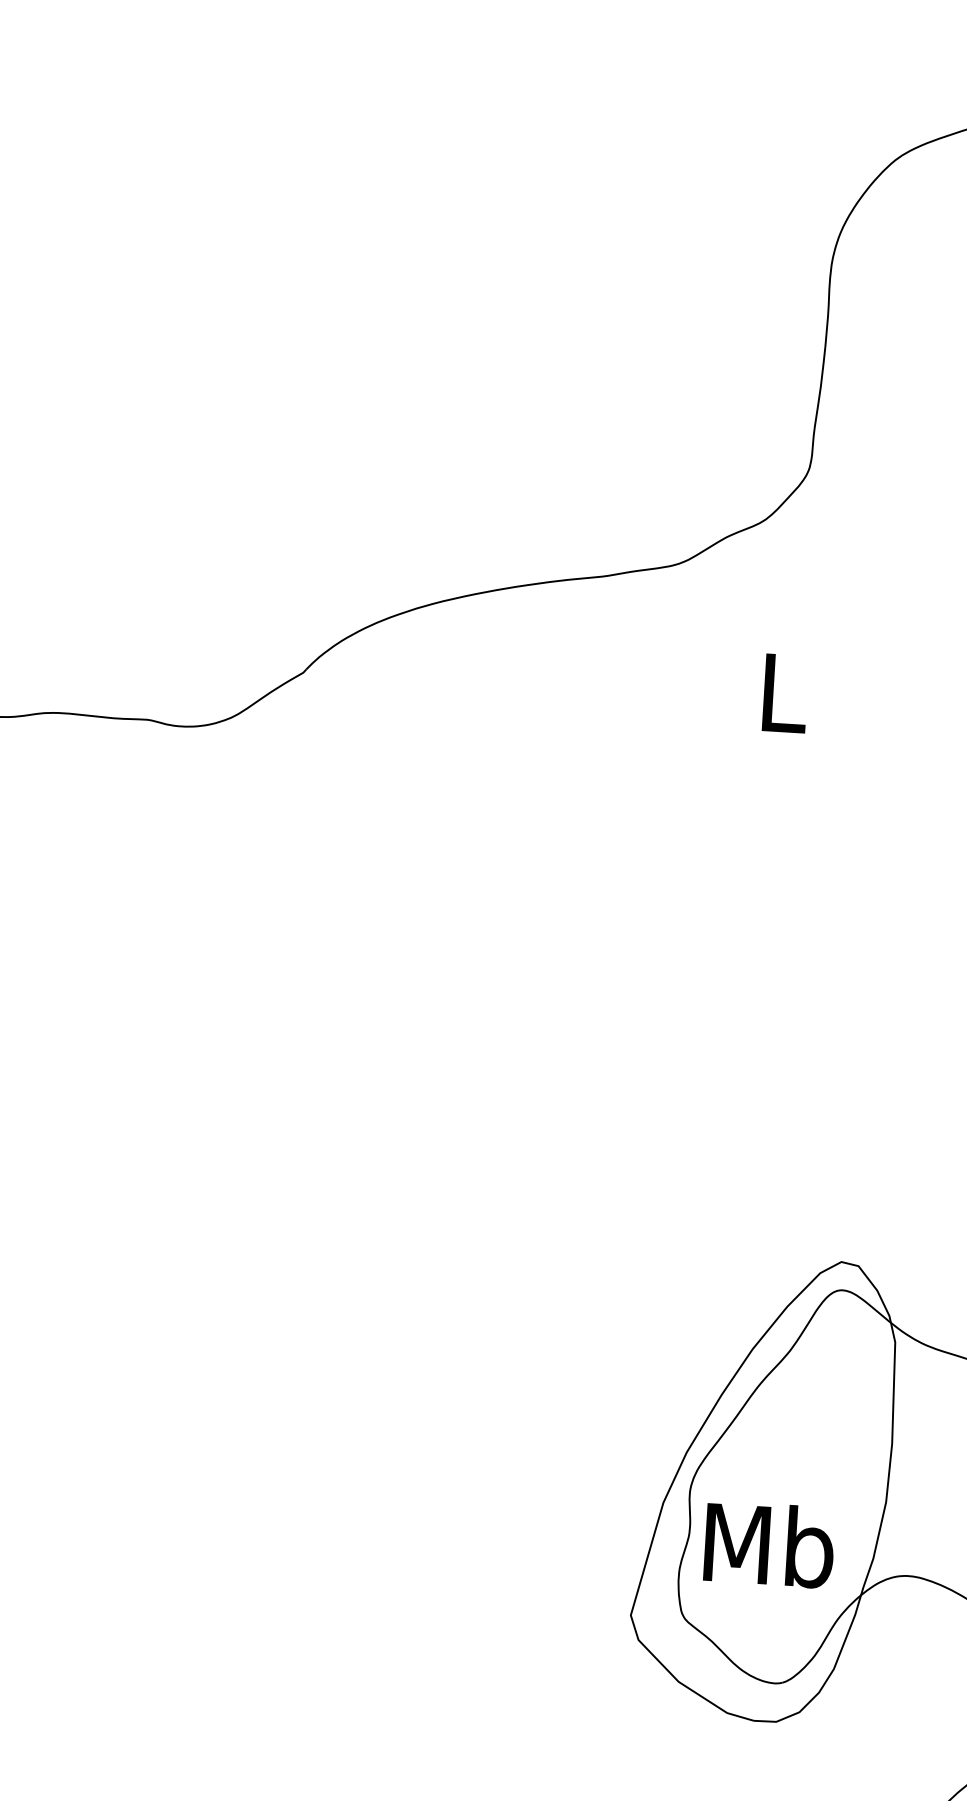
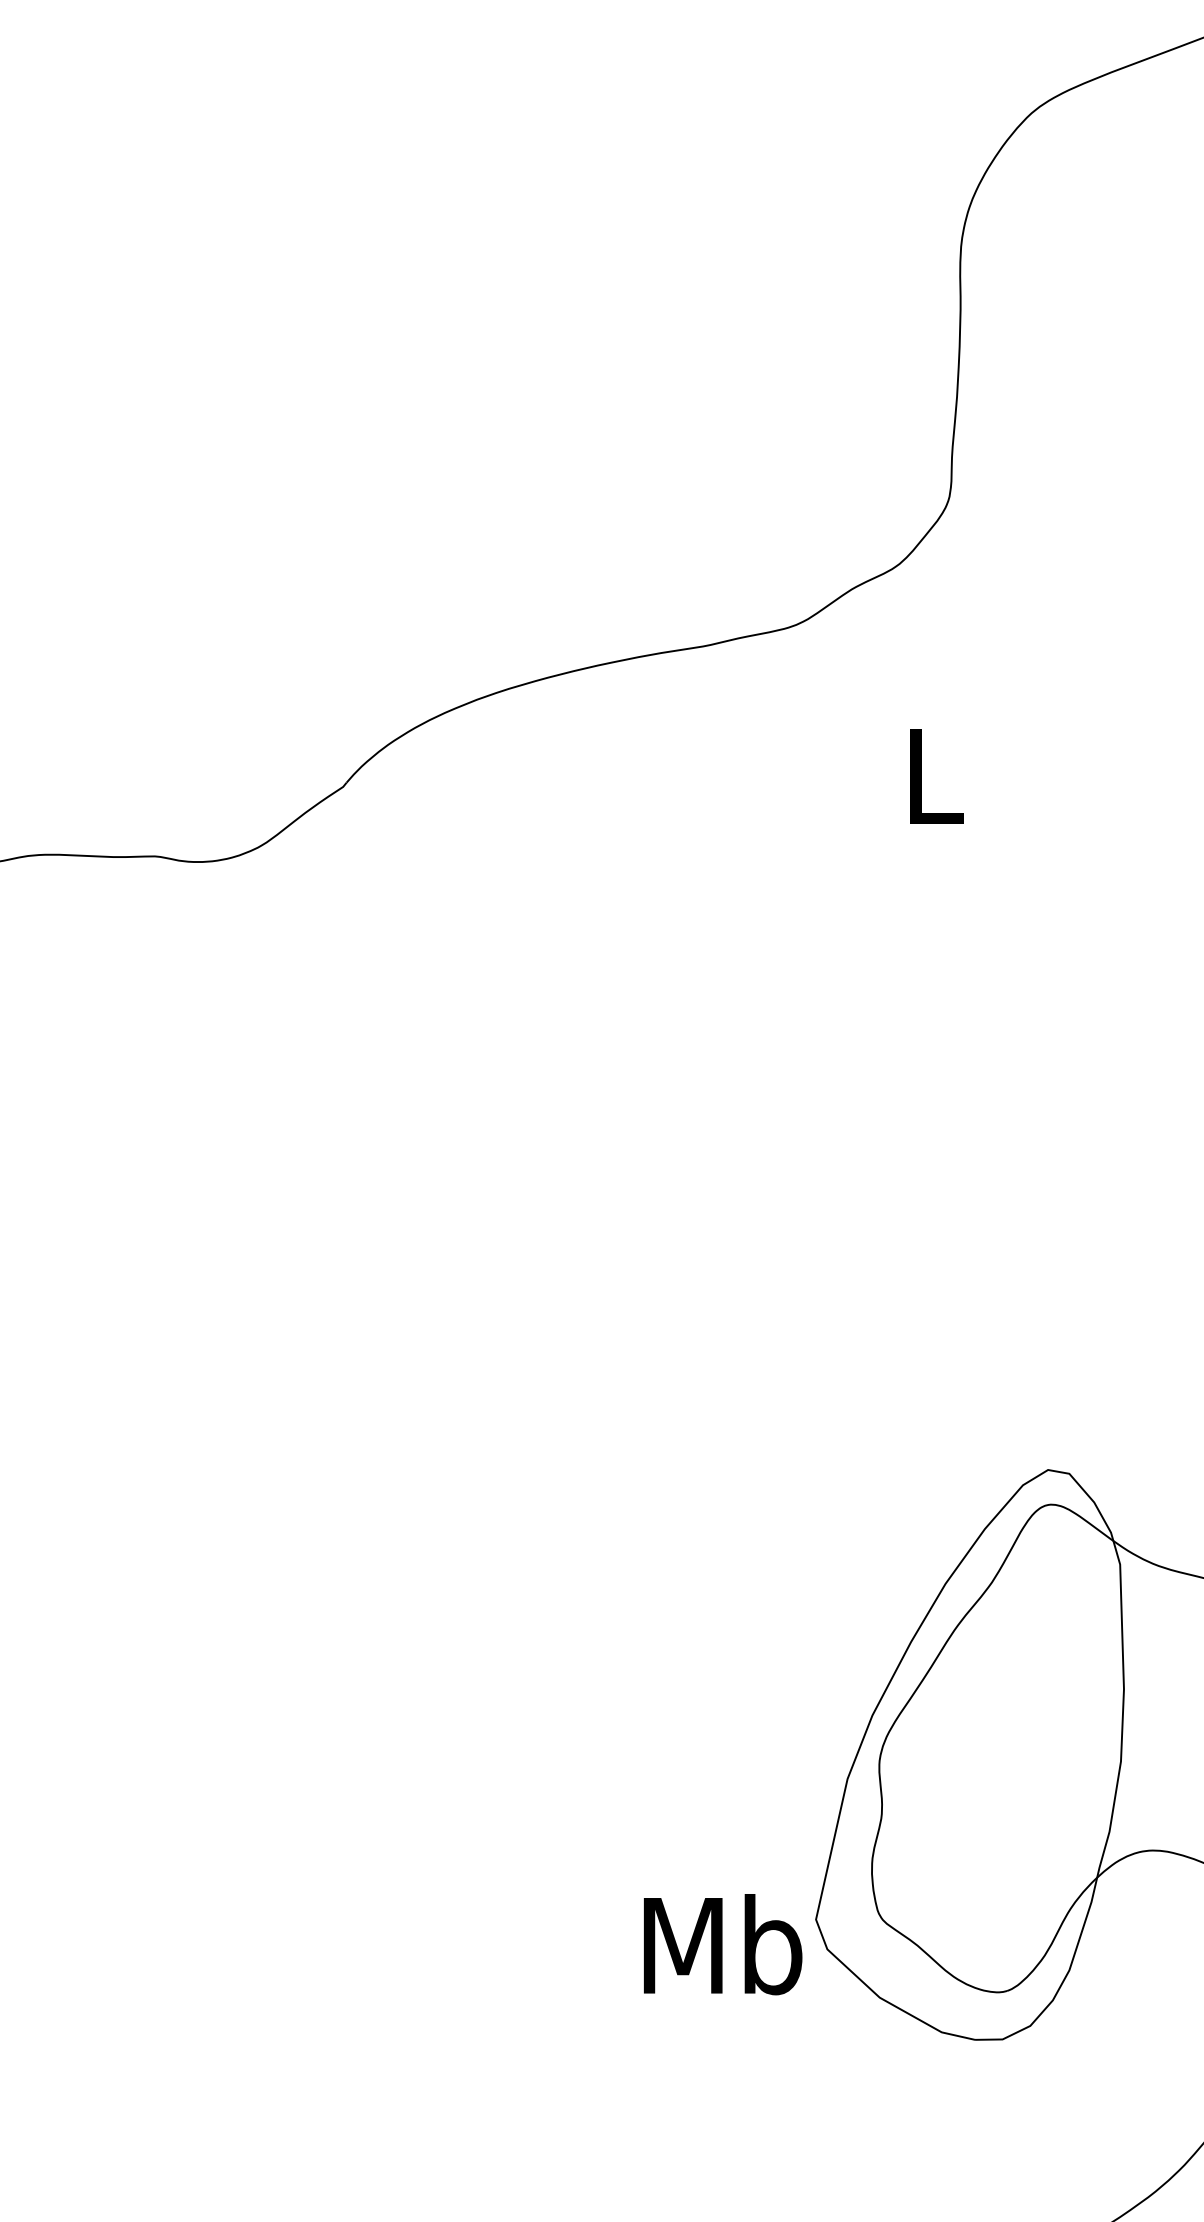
text: (769, 1544) -> (723, 1944), moved

